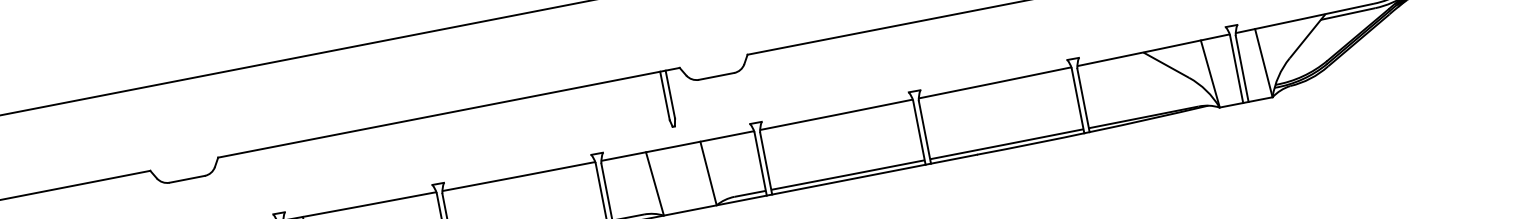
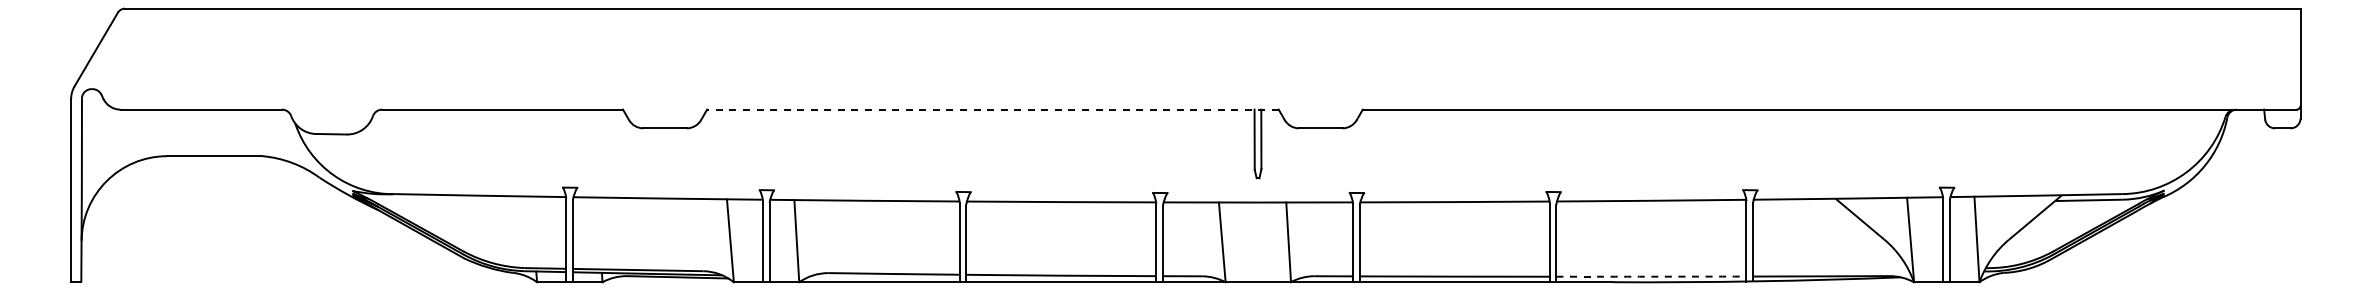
line: (448, 112) -> (992, 109), solid -> dashed
arc: (1006, 144) -> (1651, 276), solid -> dashed

